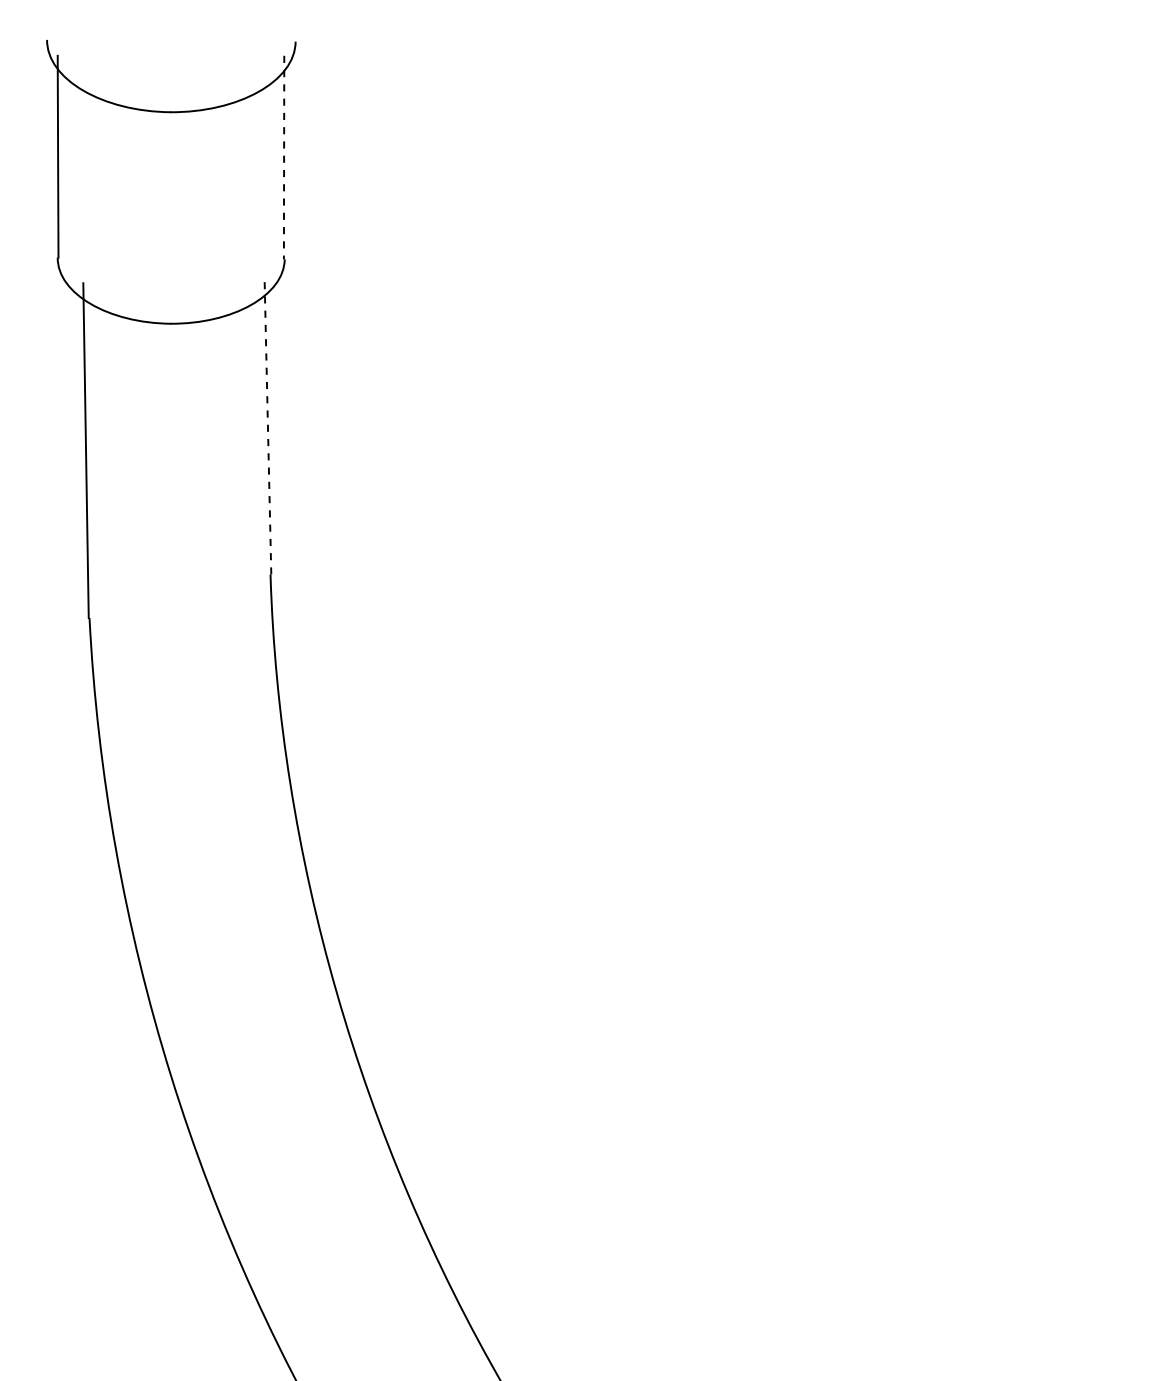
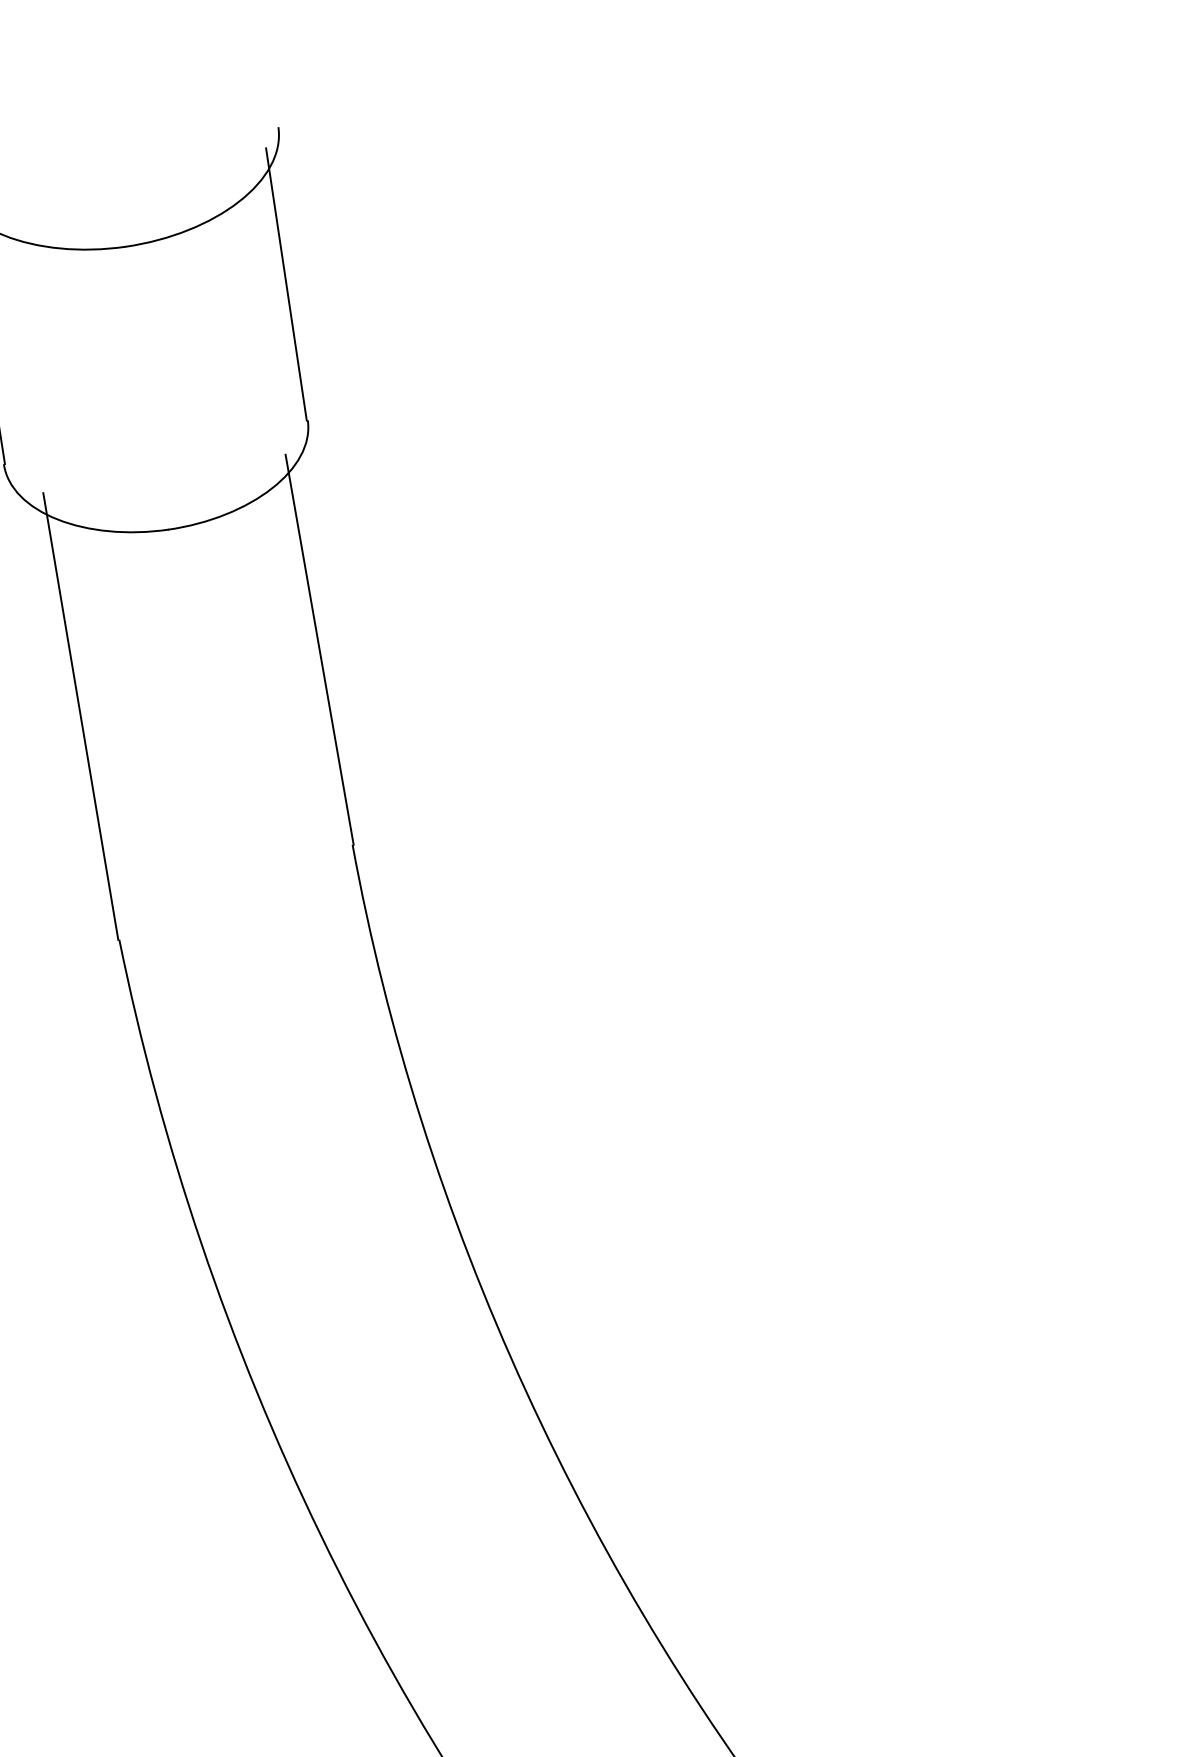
line: (284, 157) -> (286, 284), dashed -> solid
line: (267, 427) -> (318, 648), dashed -> solid

